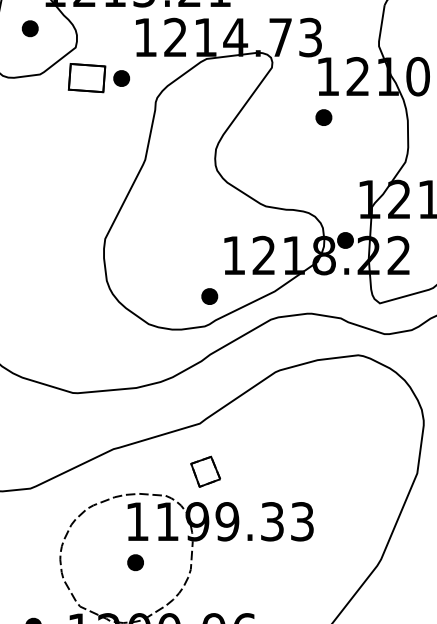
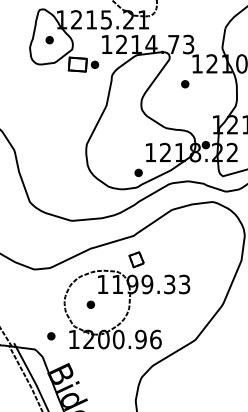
part: (324, 118) -> (185, 84), moved
part: (134, 562) -> (90, 304), moved

